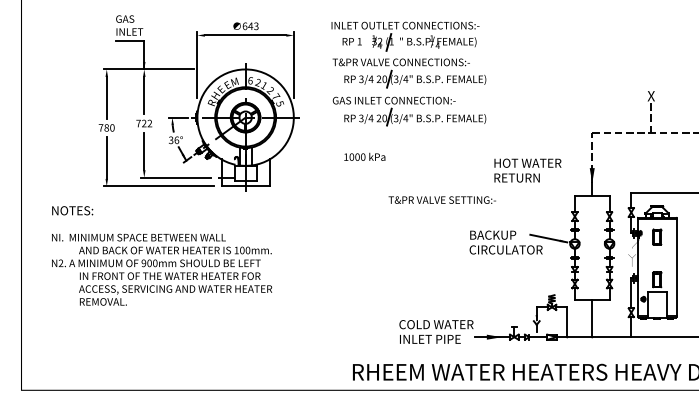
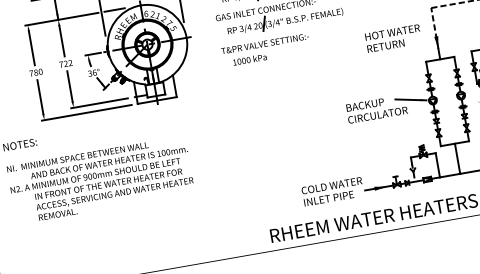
line: (213, 69) -> (114, 10), added
text: (527, 170) -> (393, 38), moved
text: (441, 199) -> (264, 43), moved

